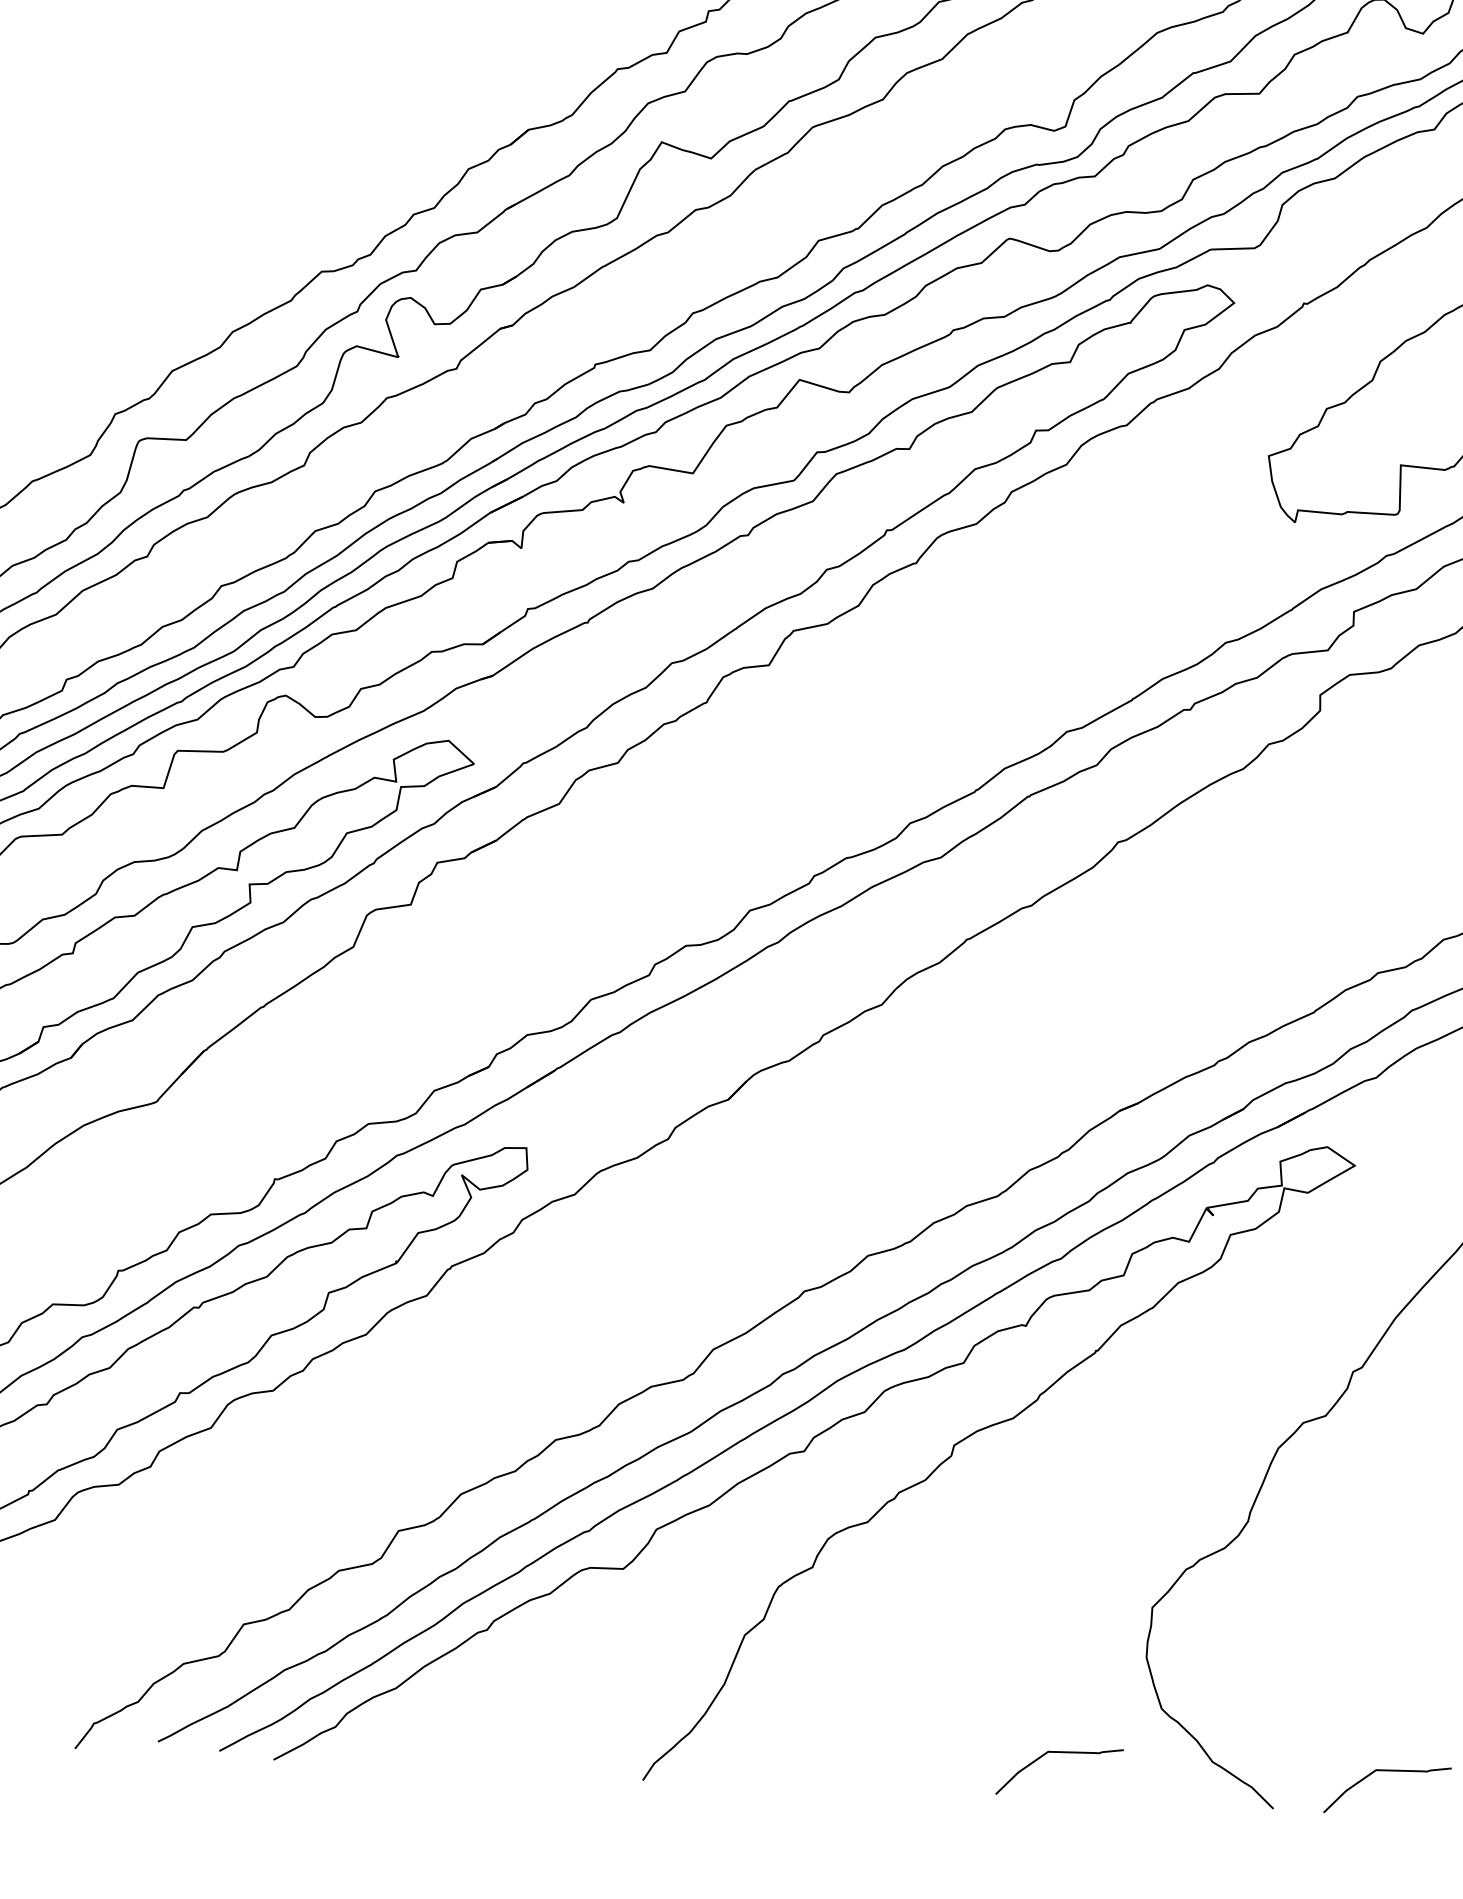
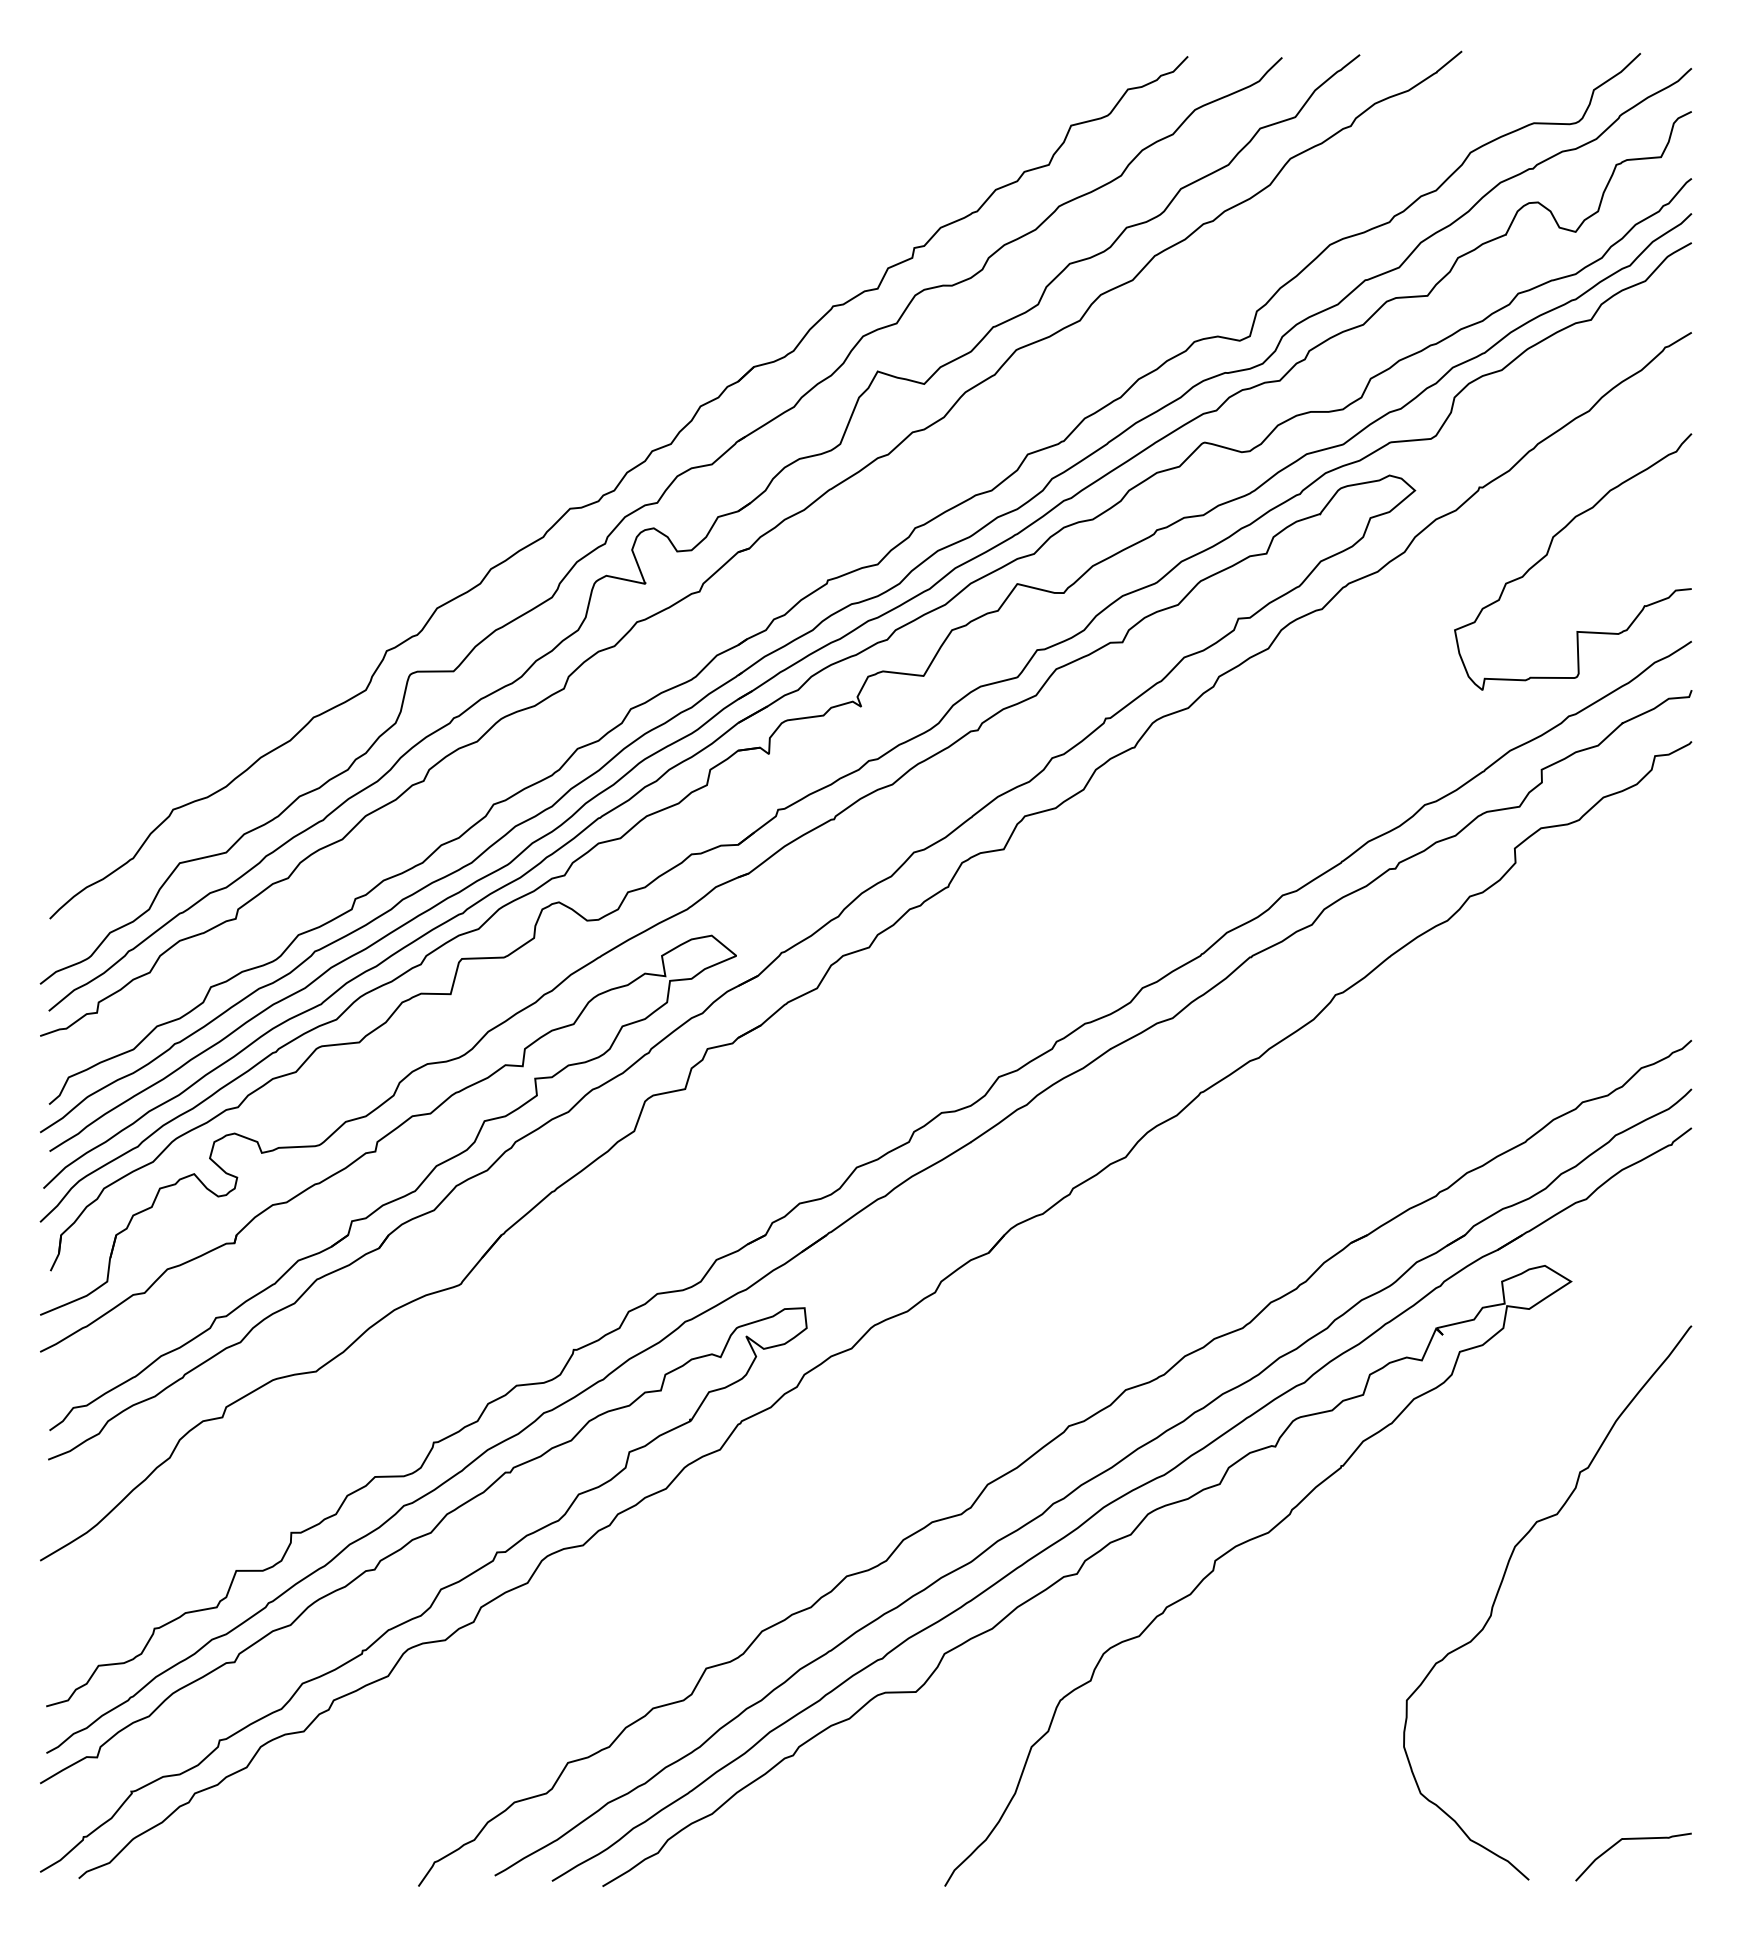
curve: (1060, 1752) -> (1329, 1839), removed

